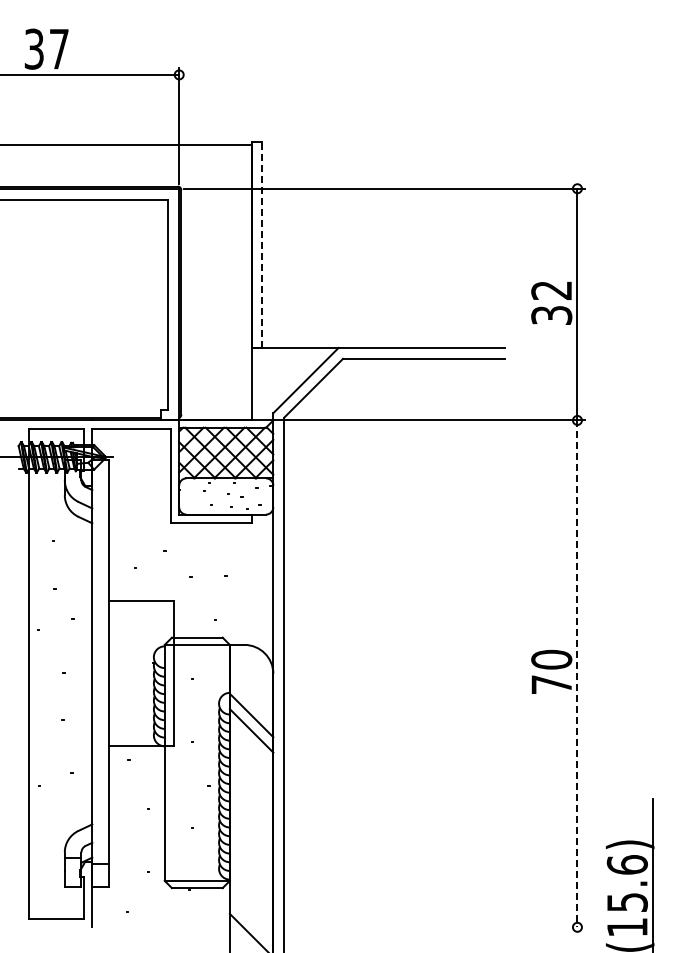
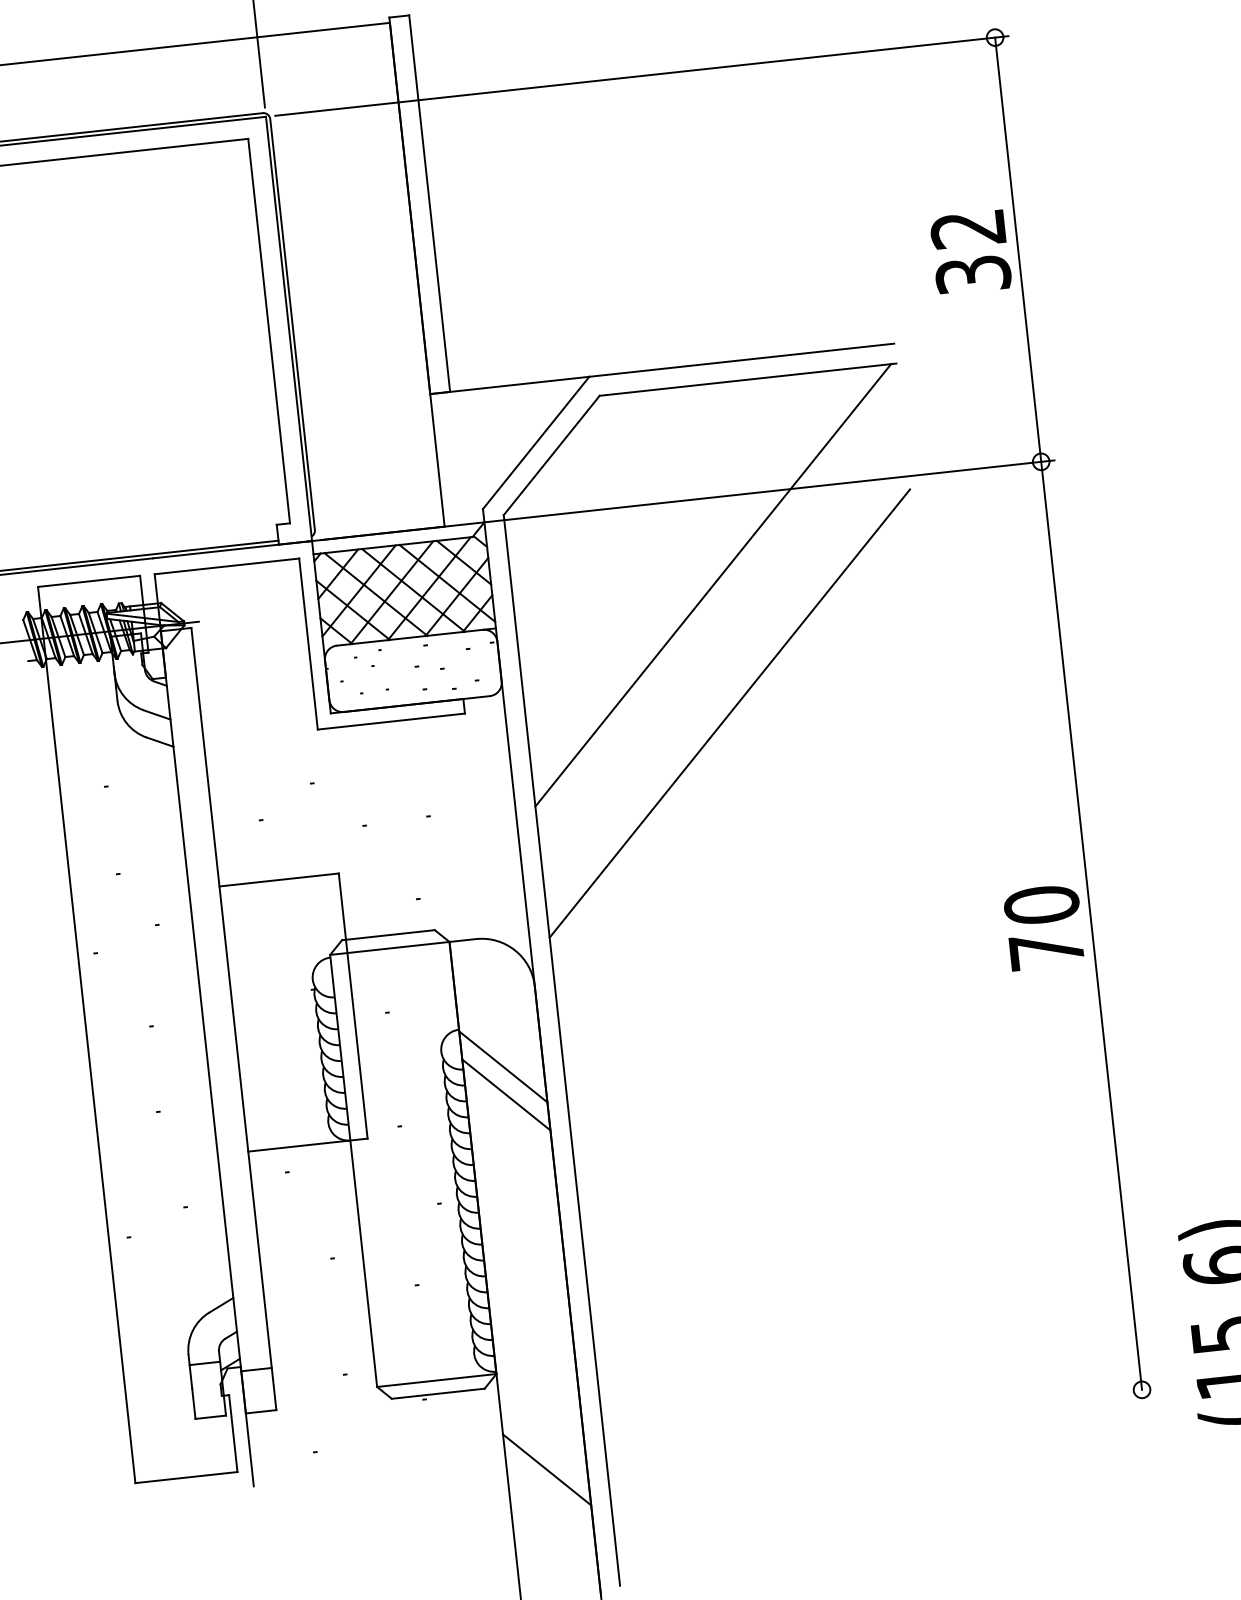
line: (262, 245) -> (429, 204), dashed -> solid
line: (393, 467) -> (713, 584), added
line: (394, 537) -> (729, 712), added
line: (577, 674) -> (1091, 926), dashed -> solid

